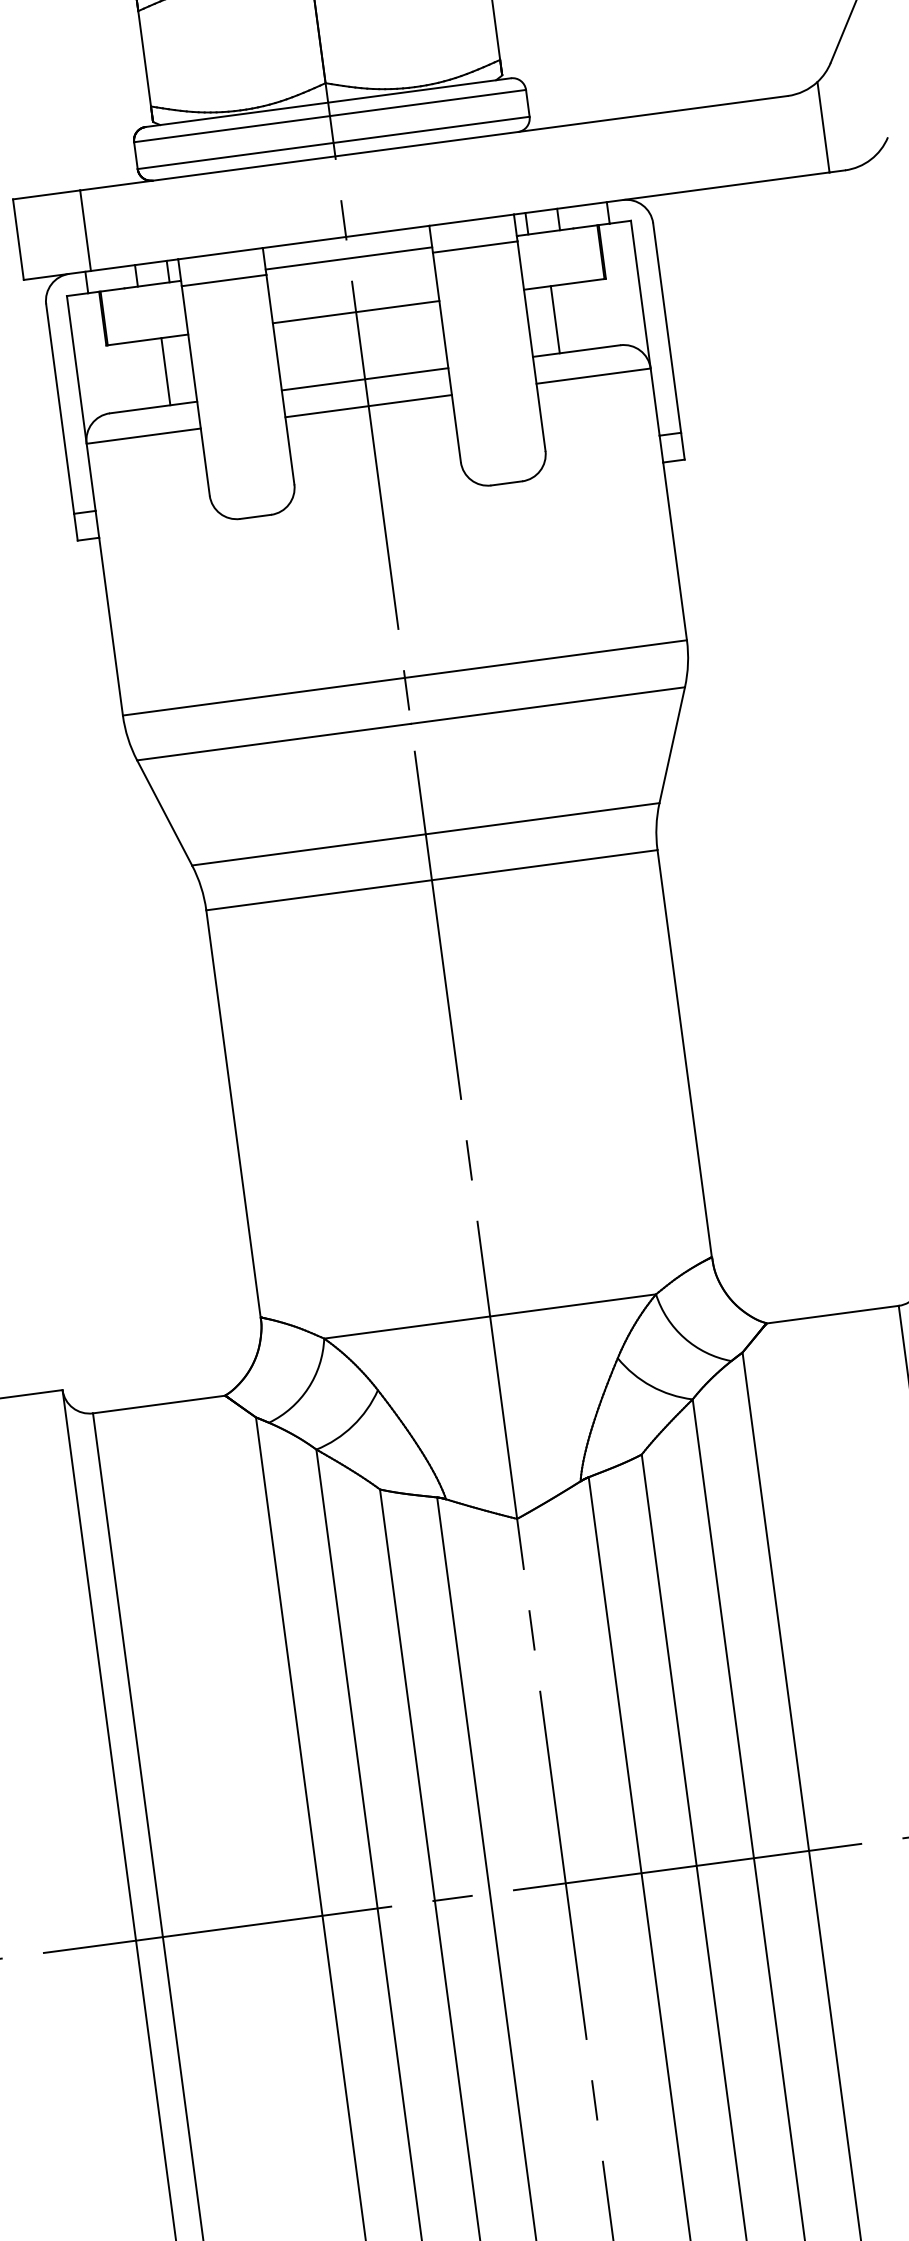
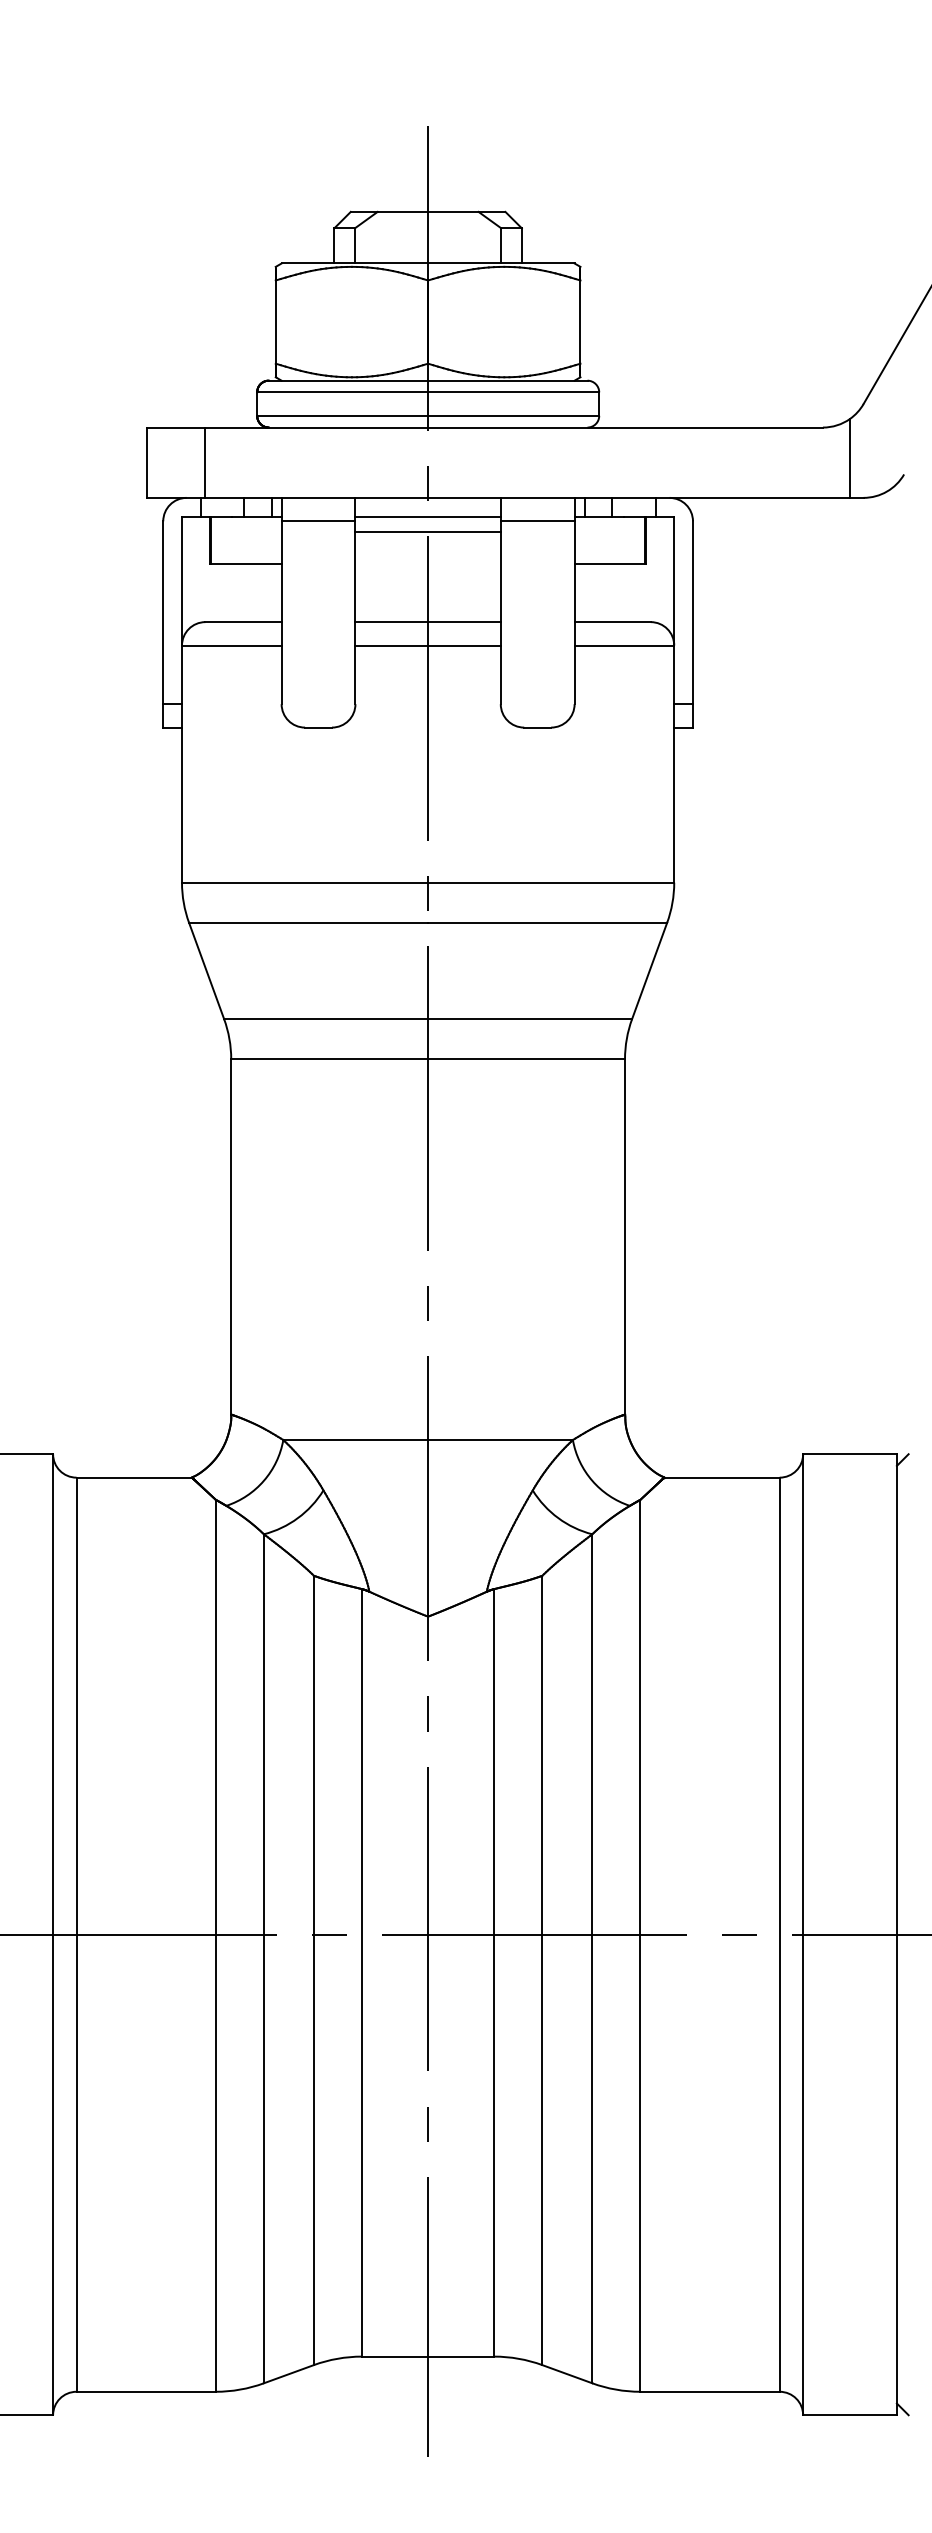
line: (355, 312) -> (427, 531), moved
line: (555, 319) -> (598, 592), removed
line: (166, 371) -> (258, 592), removed

